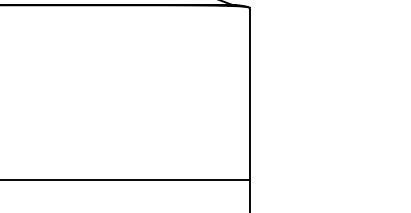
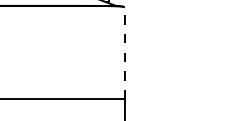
line: (251, 92) -> (125, 52), solid -> dashed

